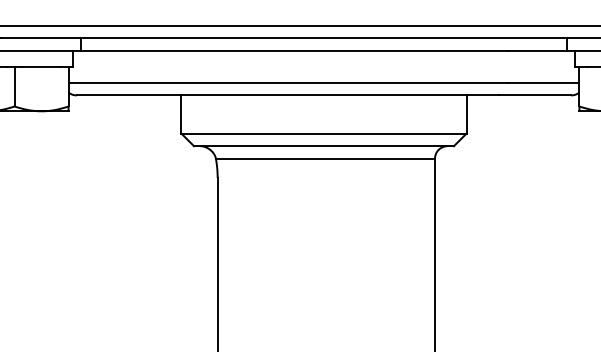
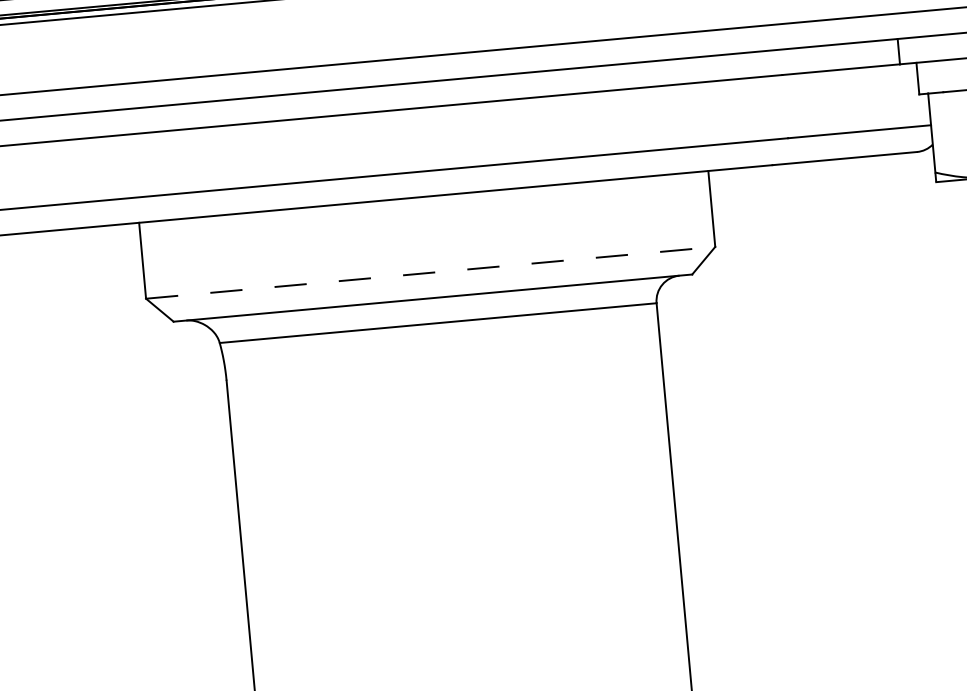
line: (324, 133) -> (431, 272), solid -> dashed

